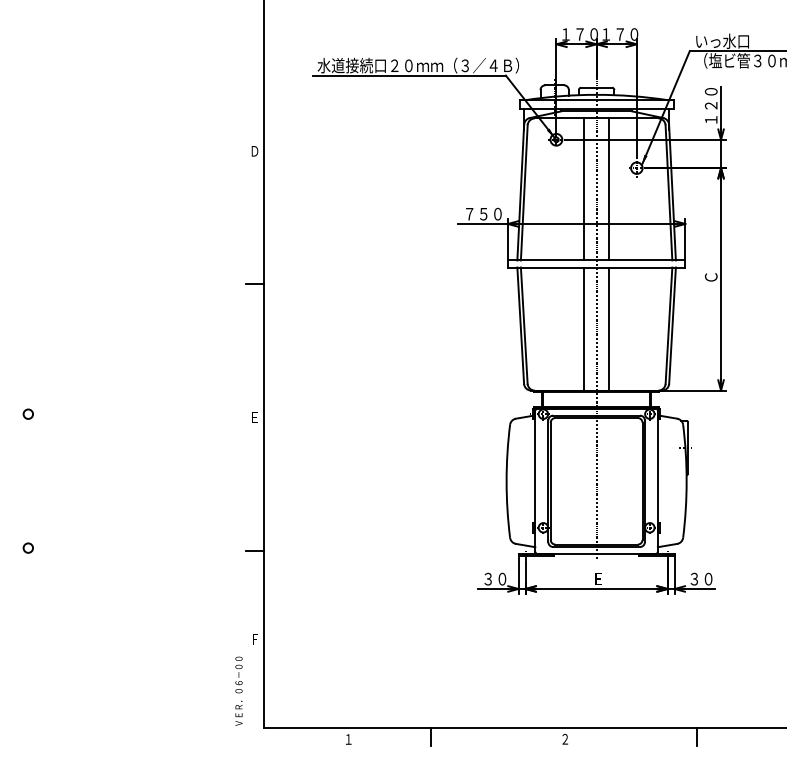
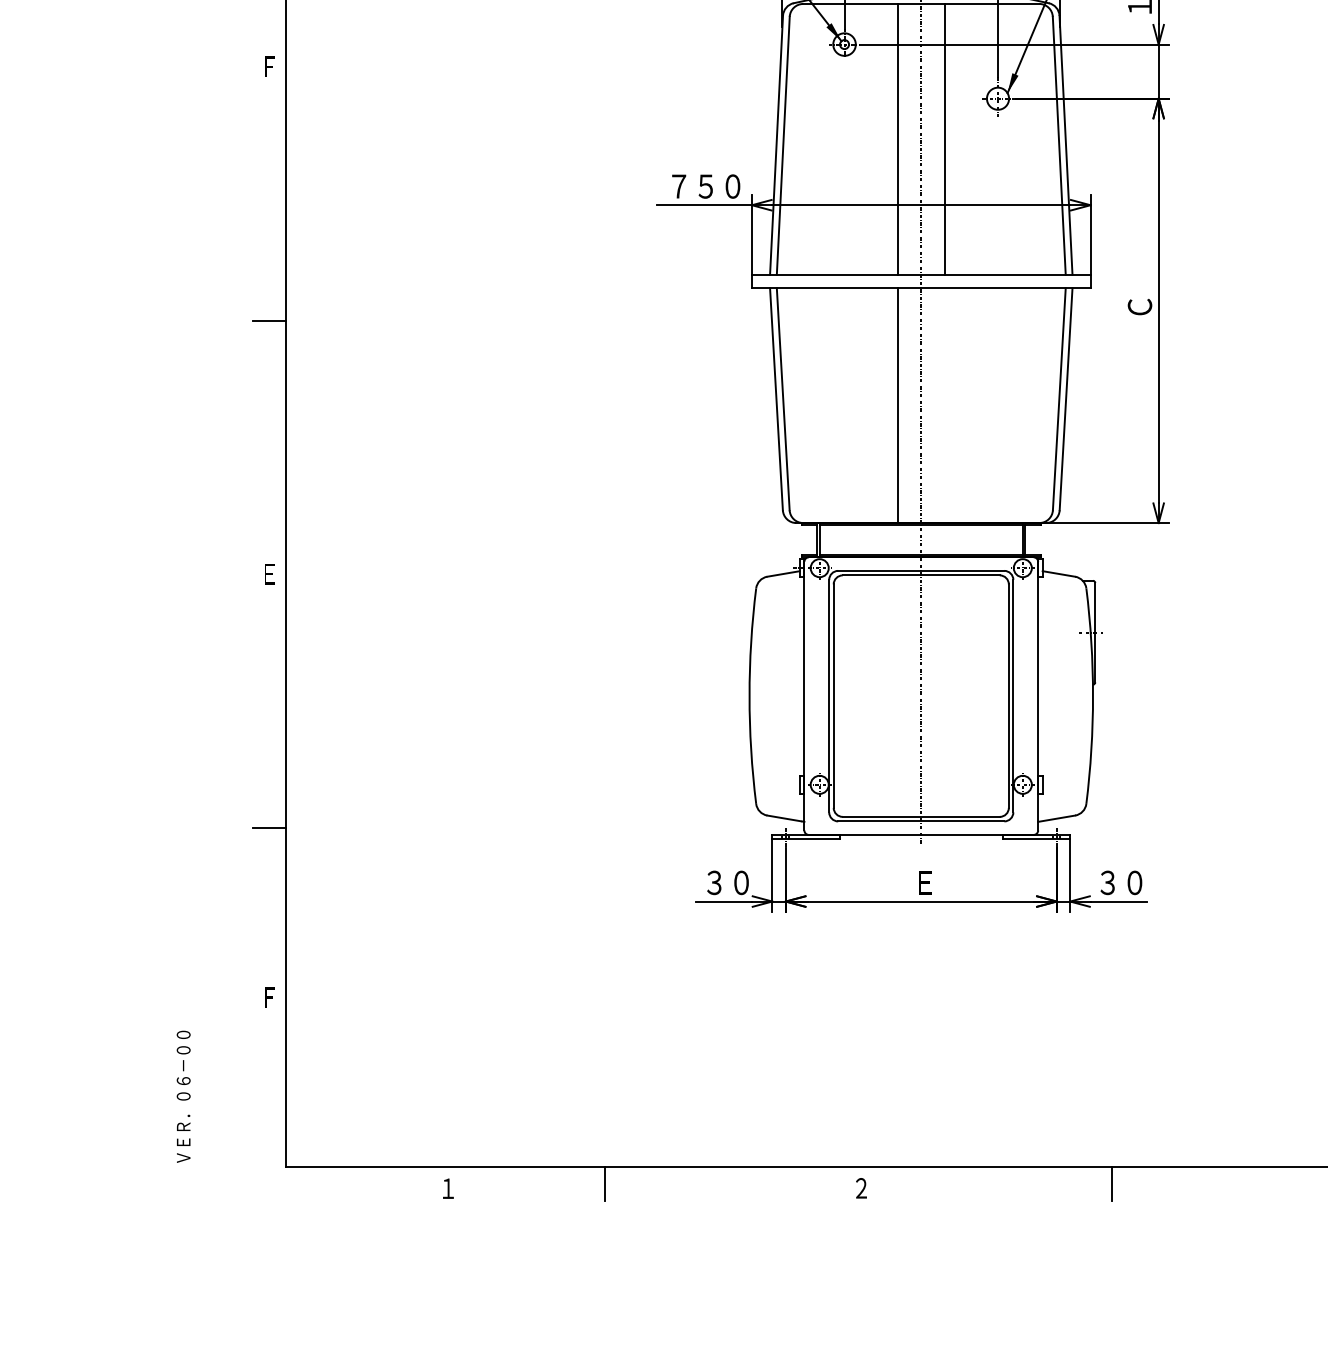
text: (254, 151) -> (268, 66), Ｄ -> Ｆ
line: (609, 328) -> (945, 404), removed
text: (238, 690) -> (182, 1095), moved

